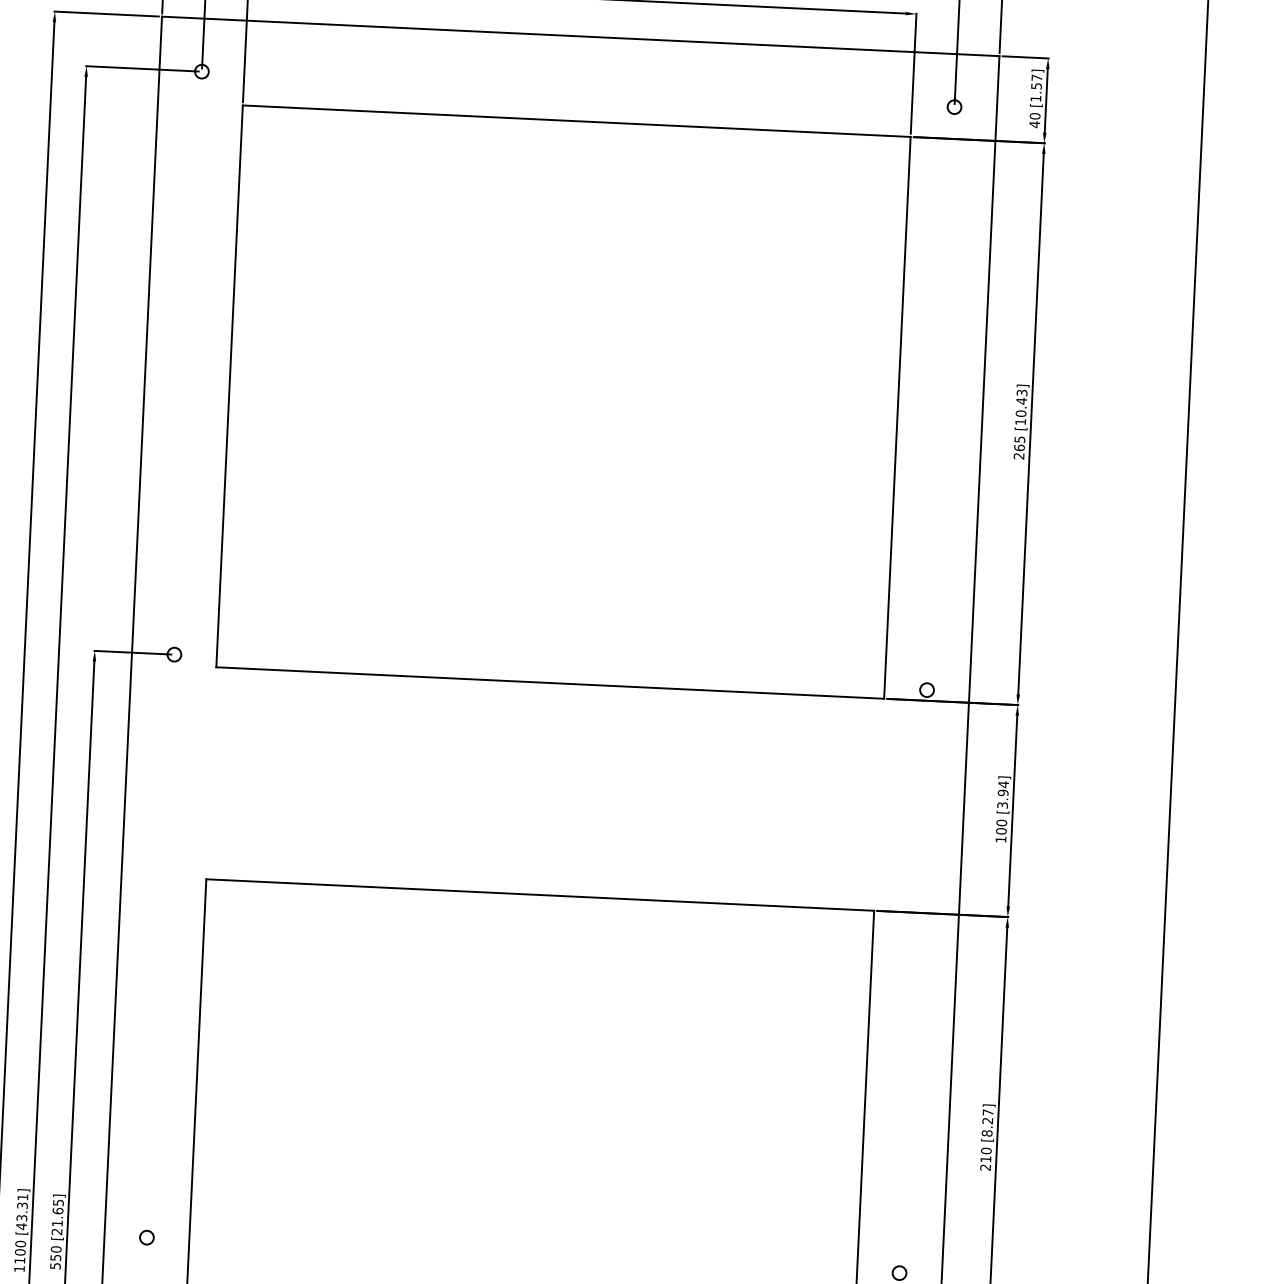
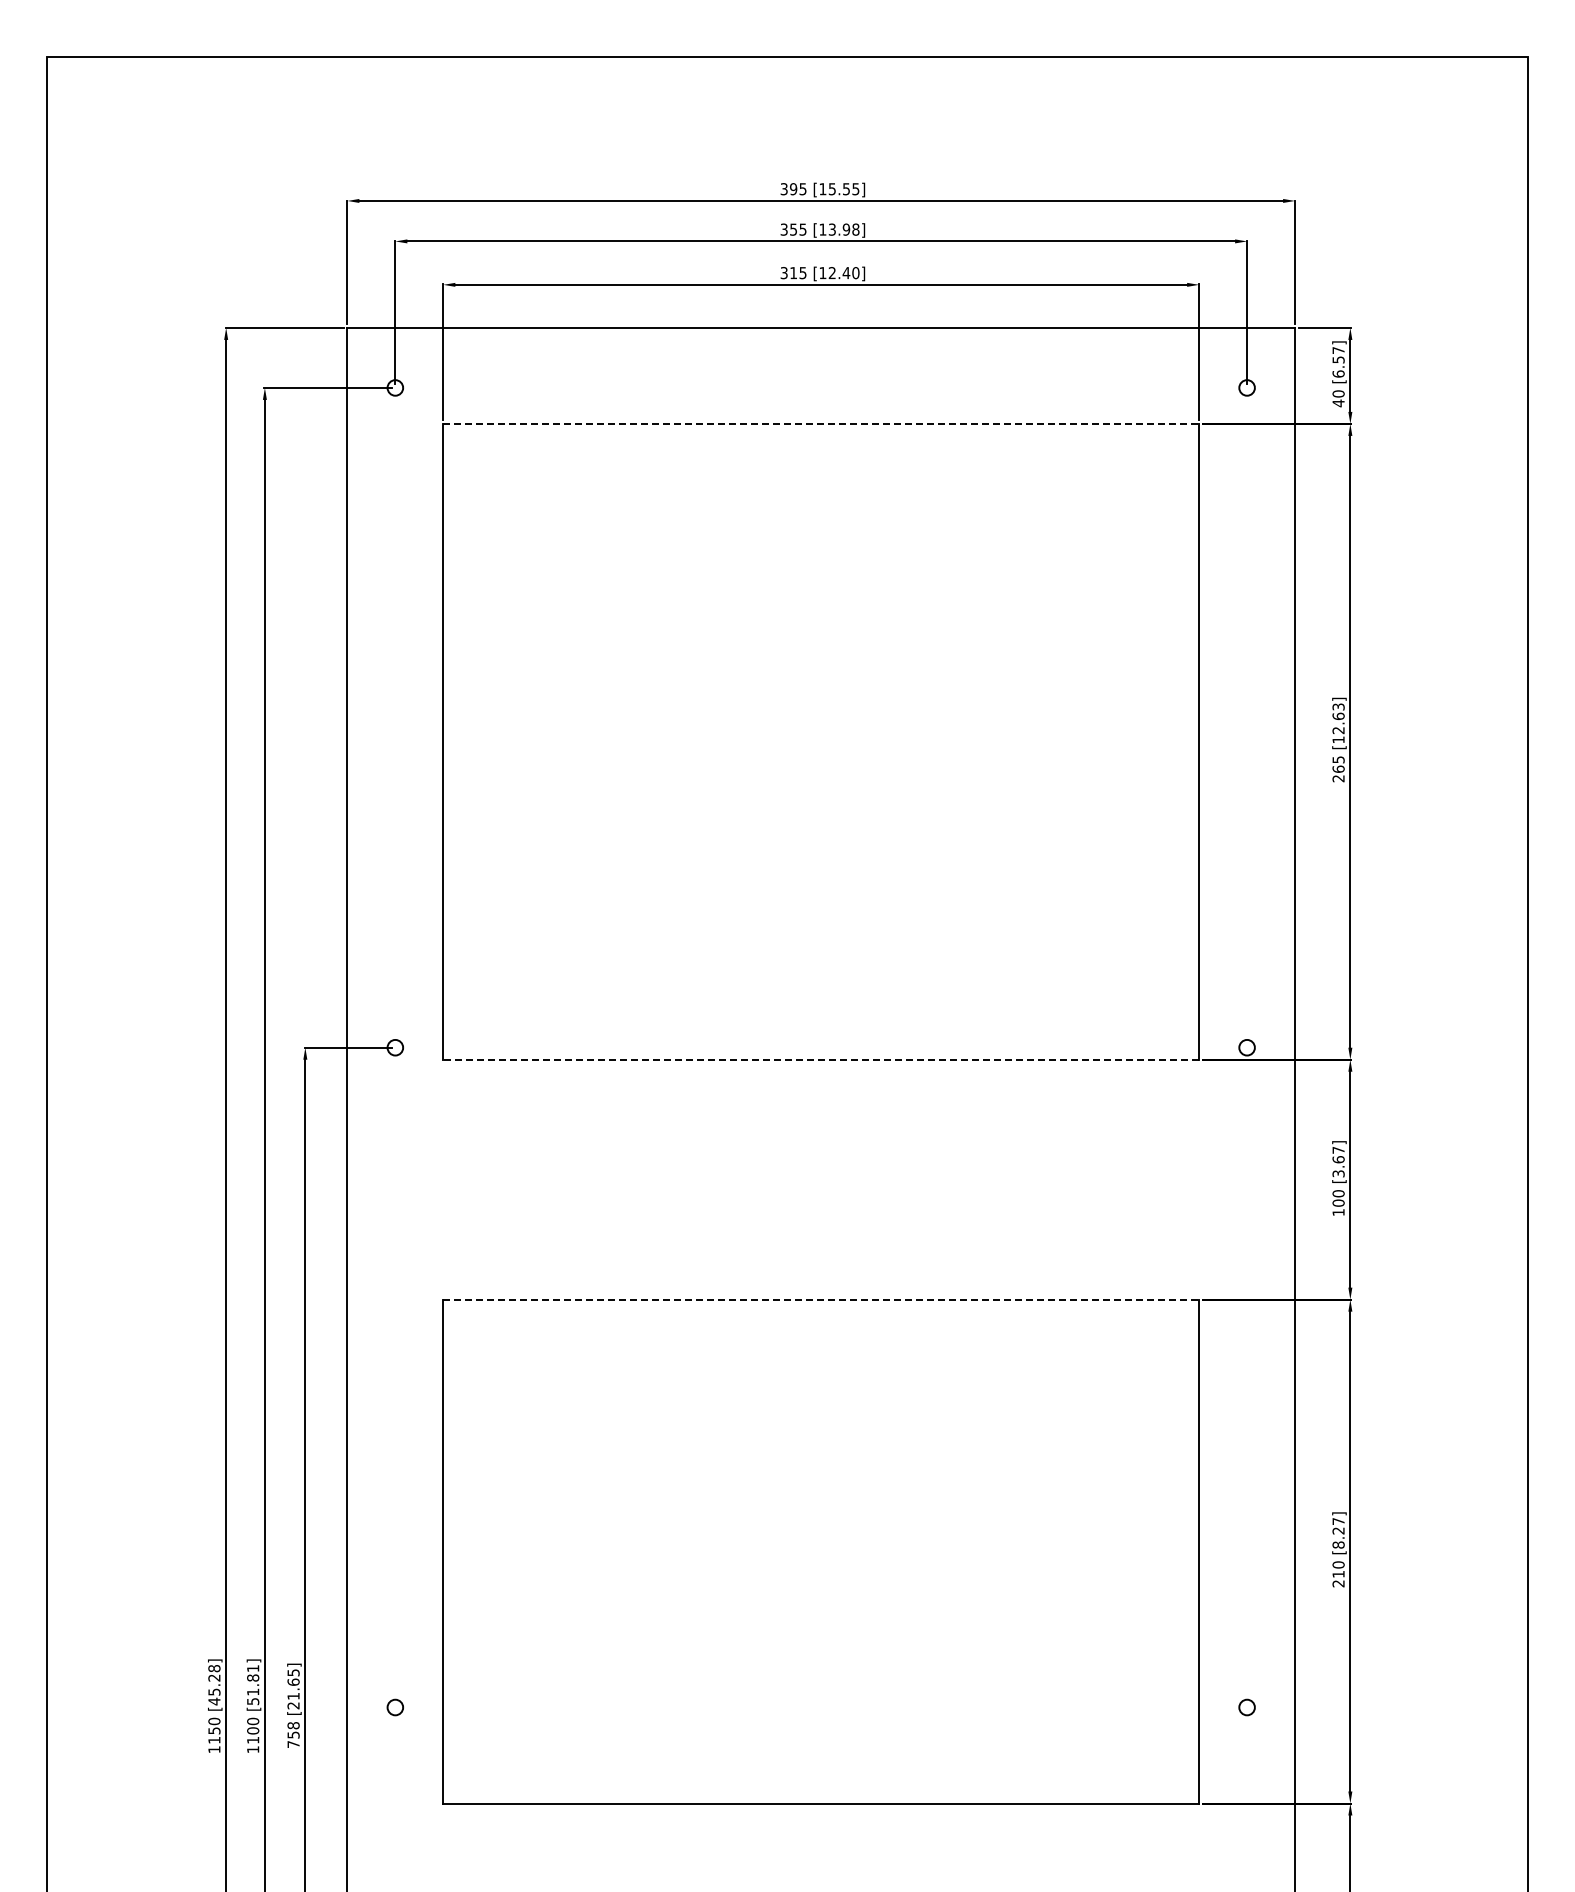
text: (1035, 98) -> (1338, 373), [1.57] -> [6.57]
line: (576, 120) -> (821, 423), solid -> dashed
text: (1021, 407) -> (1338, 723), [10.43] -> [12.63]
line: (550, 682) -> (821, 1059), solid -> dashed
text: (1003, 788) -> (1338, 1154), [3.94] -> [3.67]
line: (540, 894) -> (821, 1299), solid -> dashed
text: (22, 1215) -> (253, 1689), [43.31] -> [51.81]
text: (55, 1257) -> (293, 1734), 550 -> 758

